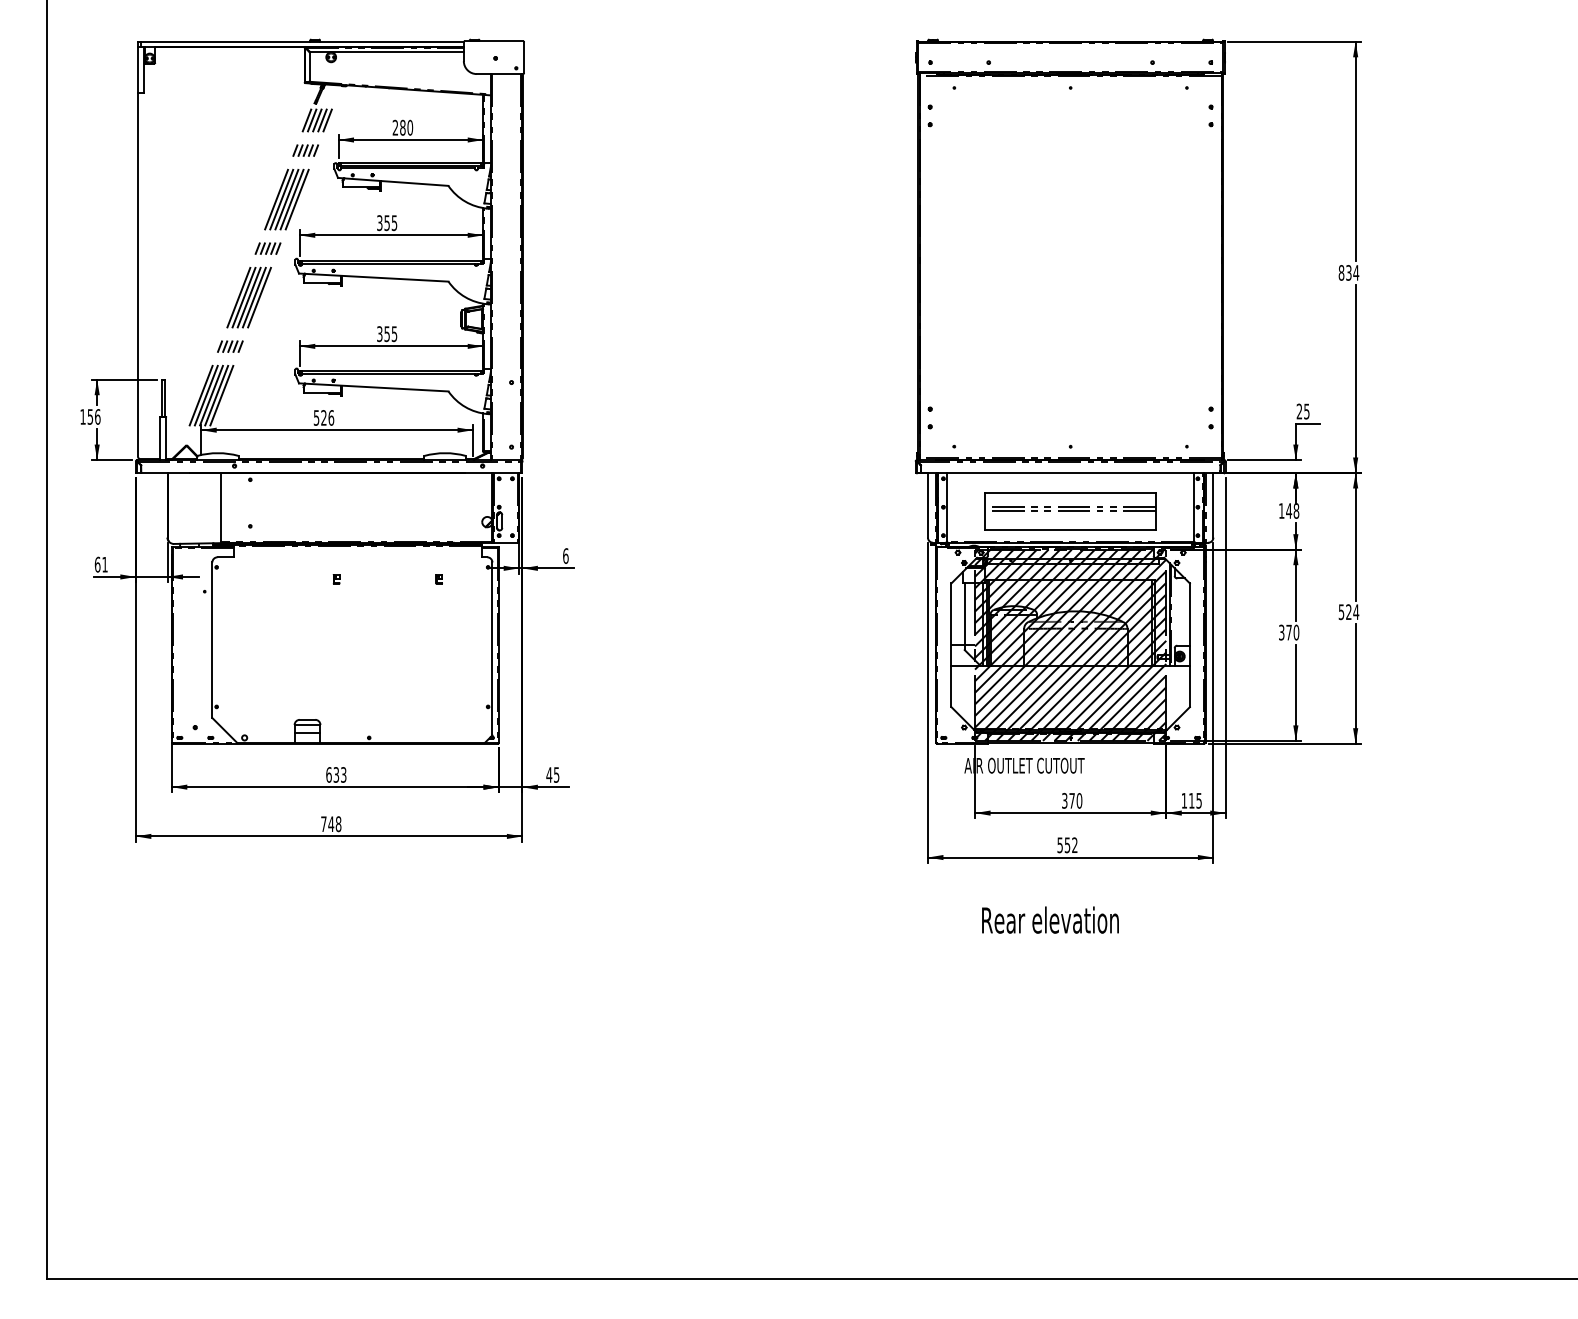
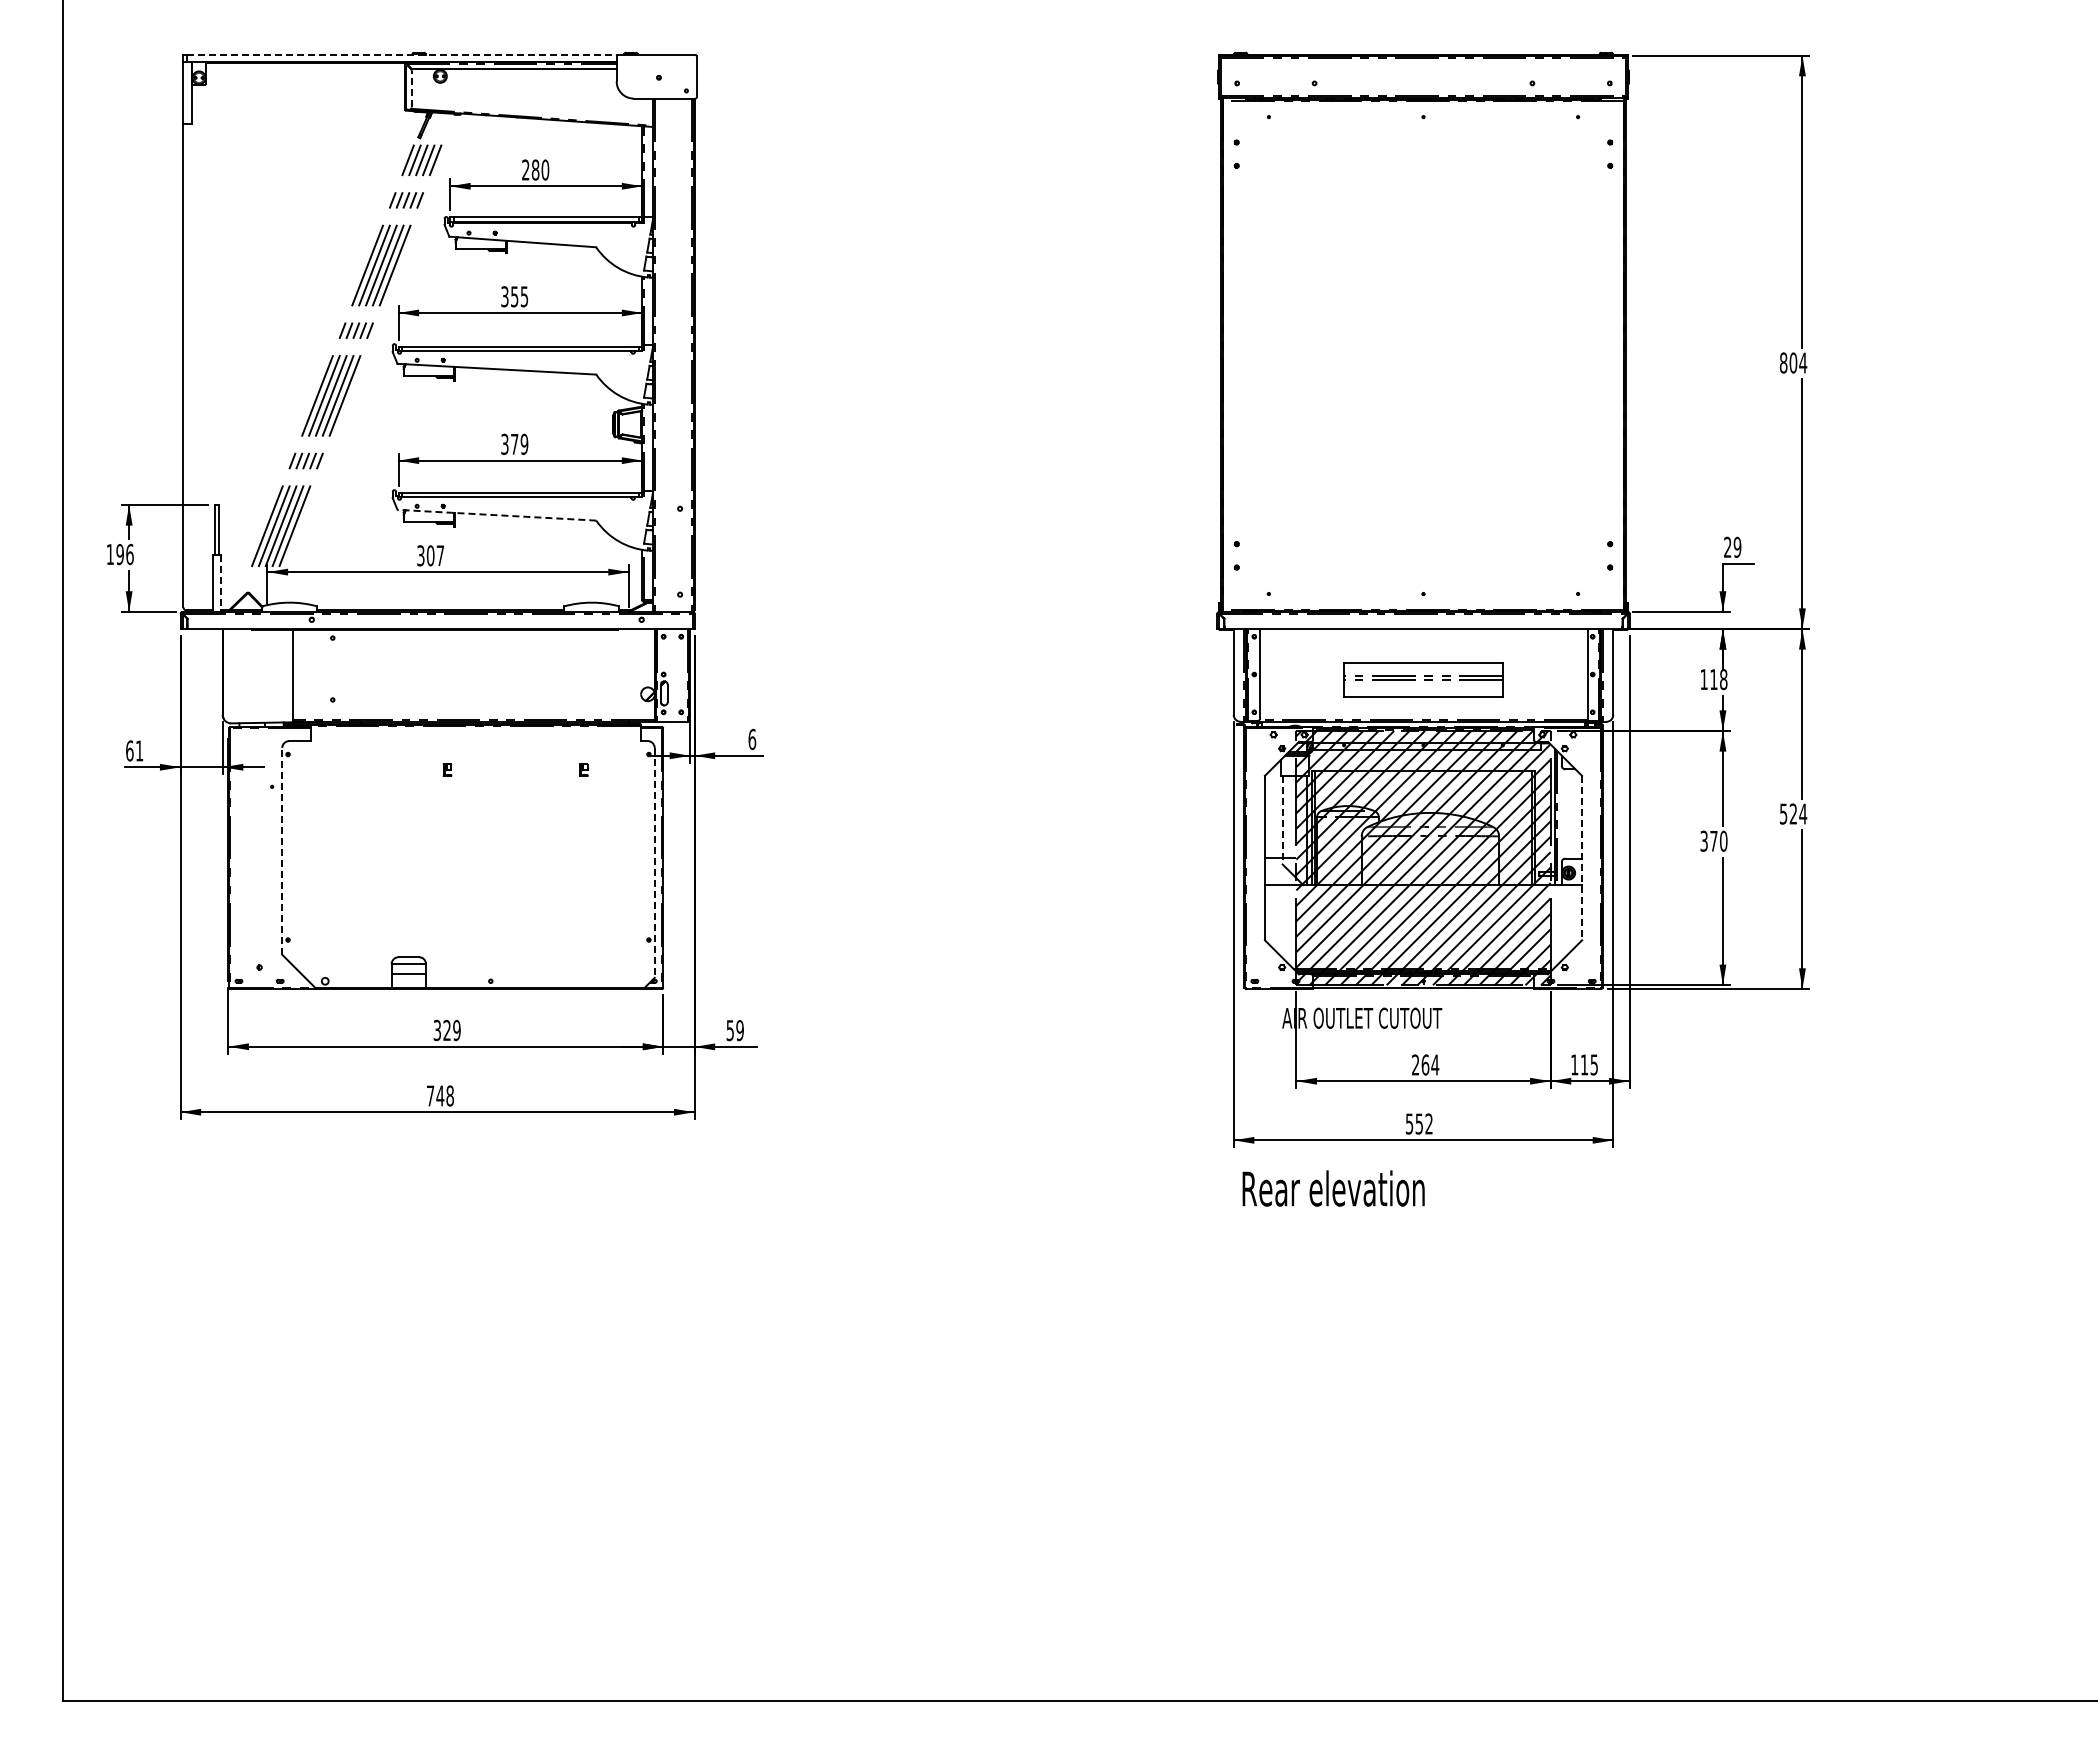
line: (302, 41) -> (402, 55), solid -> dashed
line: (309, 66) -> (411, 88), solid -> dashed
text: (1348, 272) -> (1793, 362), 834 -> 804
text: (390, 333) -> (519, 443), 355 -> 379
line: (373, 387) -> (496, 515), solid -> dashed
text: (1306, 410) -> (1737, 546), 25 -> 29
text: (89, 416) -> (119, 554), 156 -> 196
text: (323, 417) -> (430, 555), 526 -> 307
line: (166, 439) -> (221, 584), solid -> dashed
part: (1070, 510) -> (1423, 679), size x0.7
text: (1288, 510) -> (1713, 679), 148 -> 118
line: (964, 617) -> (1282, 820), solid -> dashed
line: (212, 639) -> (282, 850), solid -> dashed
line: (1190, 645) -> (1582, 858), solid -> dashed
line: (492, 648) -> (654, 862), solid -> dashed
text: (335, 774) -> (446, 1030), 633 -> 329
text: (552, 774) -> (734, 1030), 45 -> 59
text: (1072, 800) -> (1425, 1064), 370 -> 264
text: (1050, 920) -> (1333, 1188), moved

